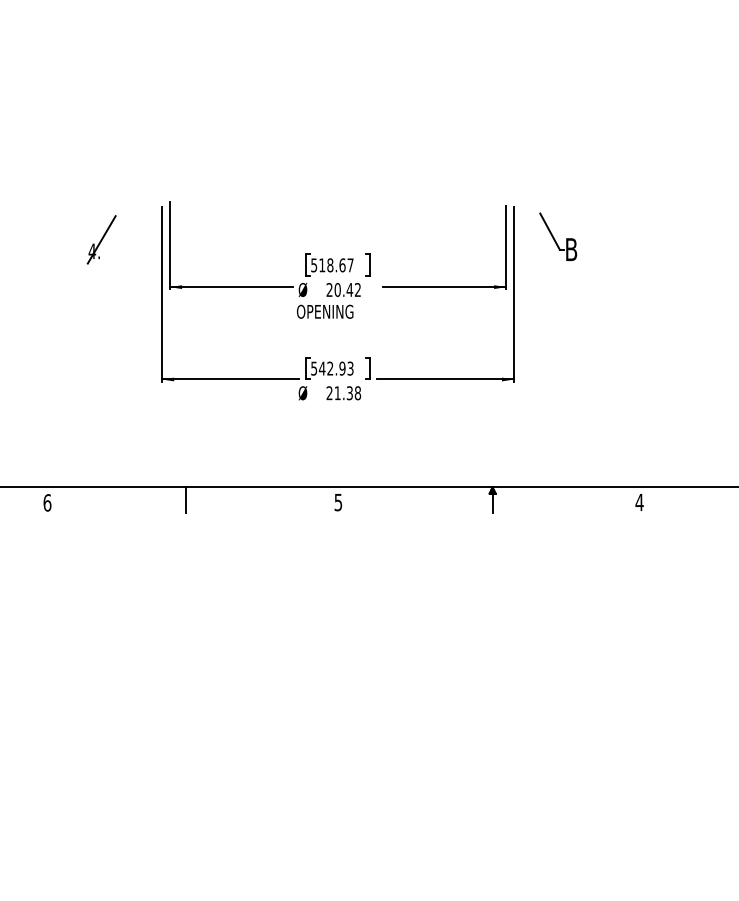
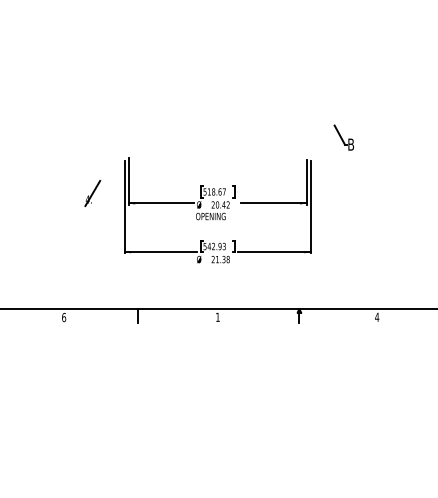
part: (557, 236) -> (343, 137), moved
part: (101, 239) -> (92, 193), moved
text: (337, 500) -> (217, 316), 5 -> 1

